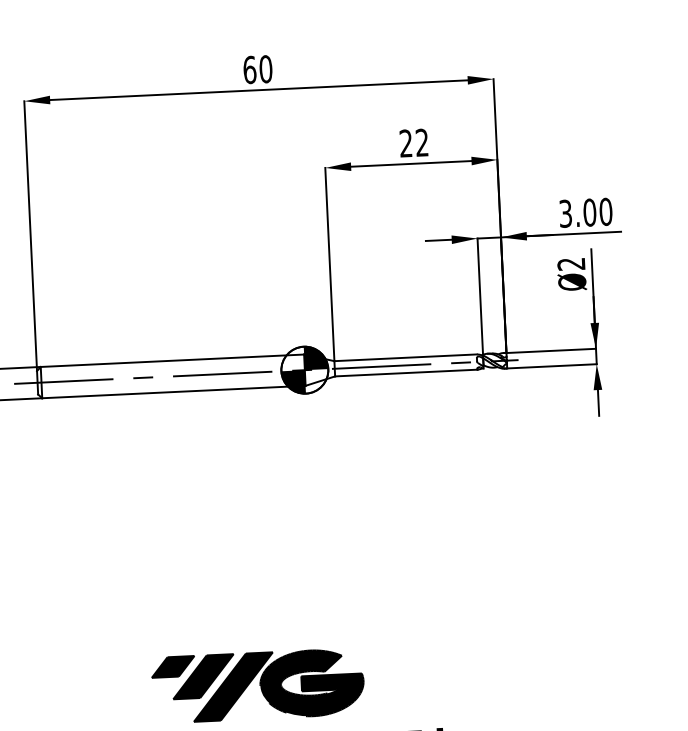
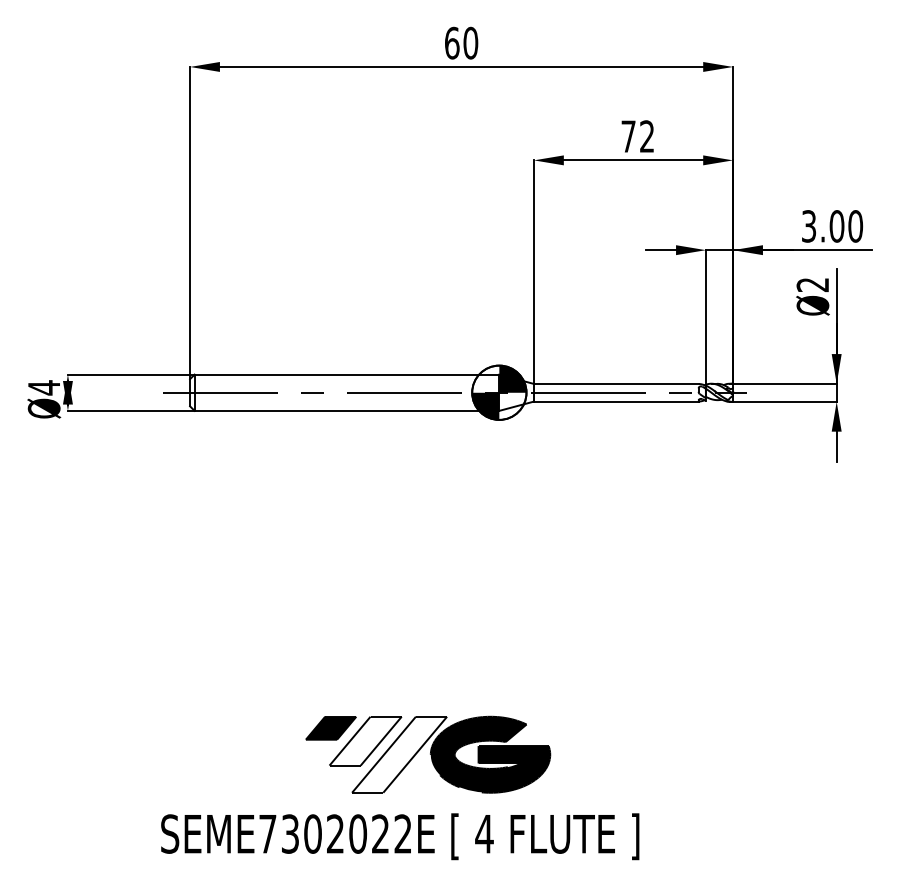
text: (406, 143) -> (628, 136), 22 -> 72
fill: (203, 676) -> (365, 740), removed
fill: (233, 686) -> (399, 754), removed

